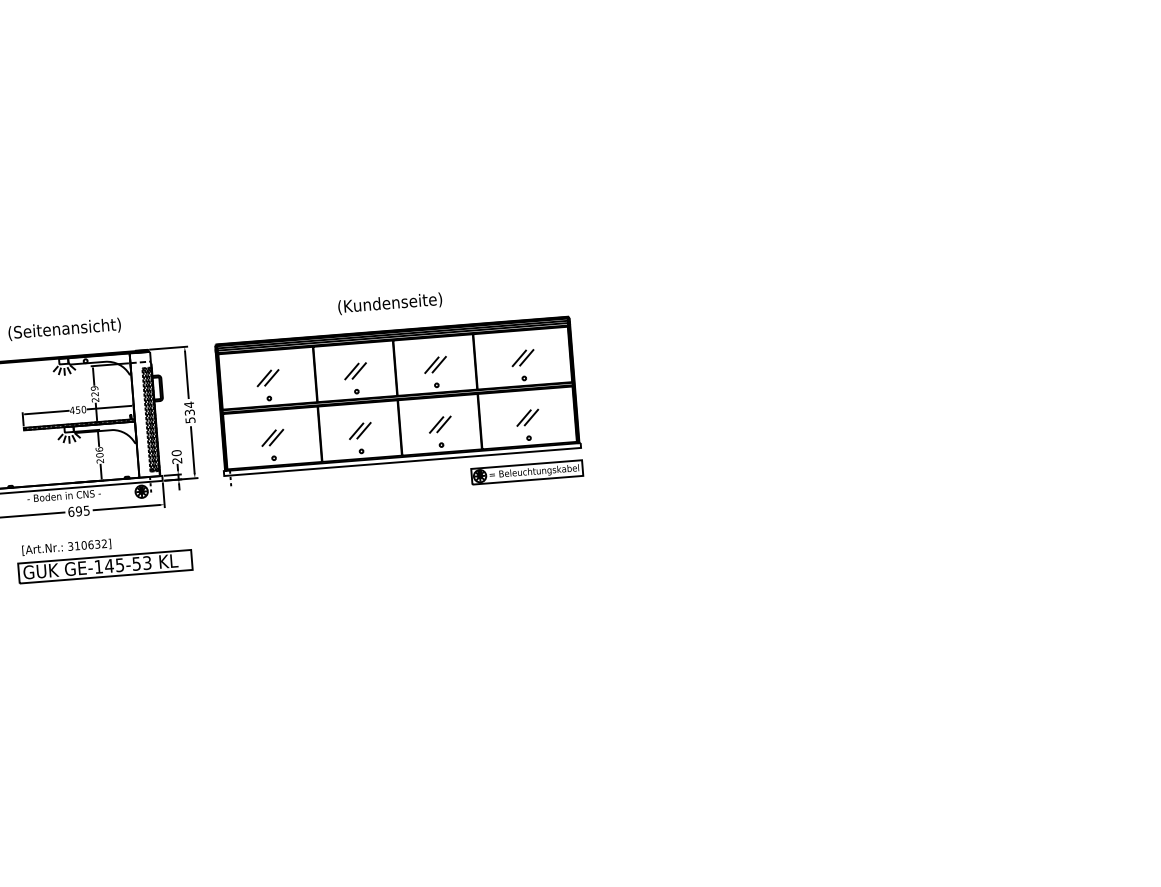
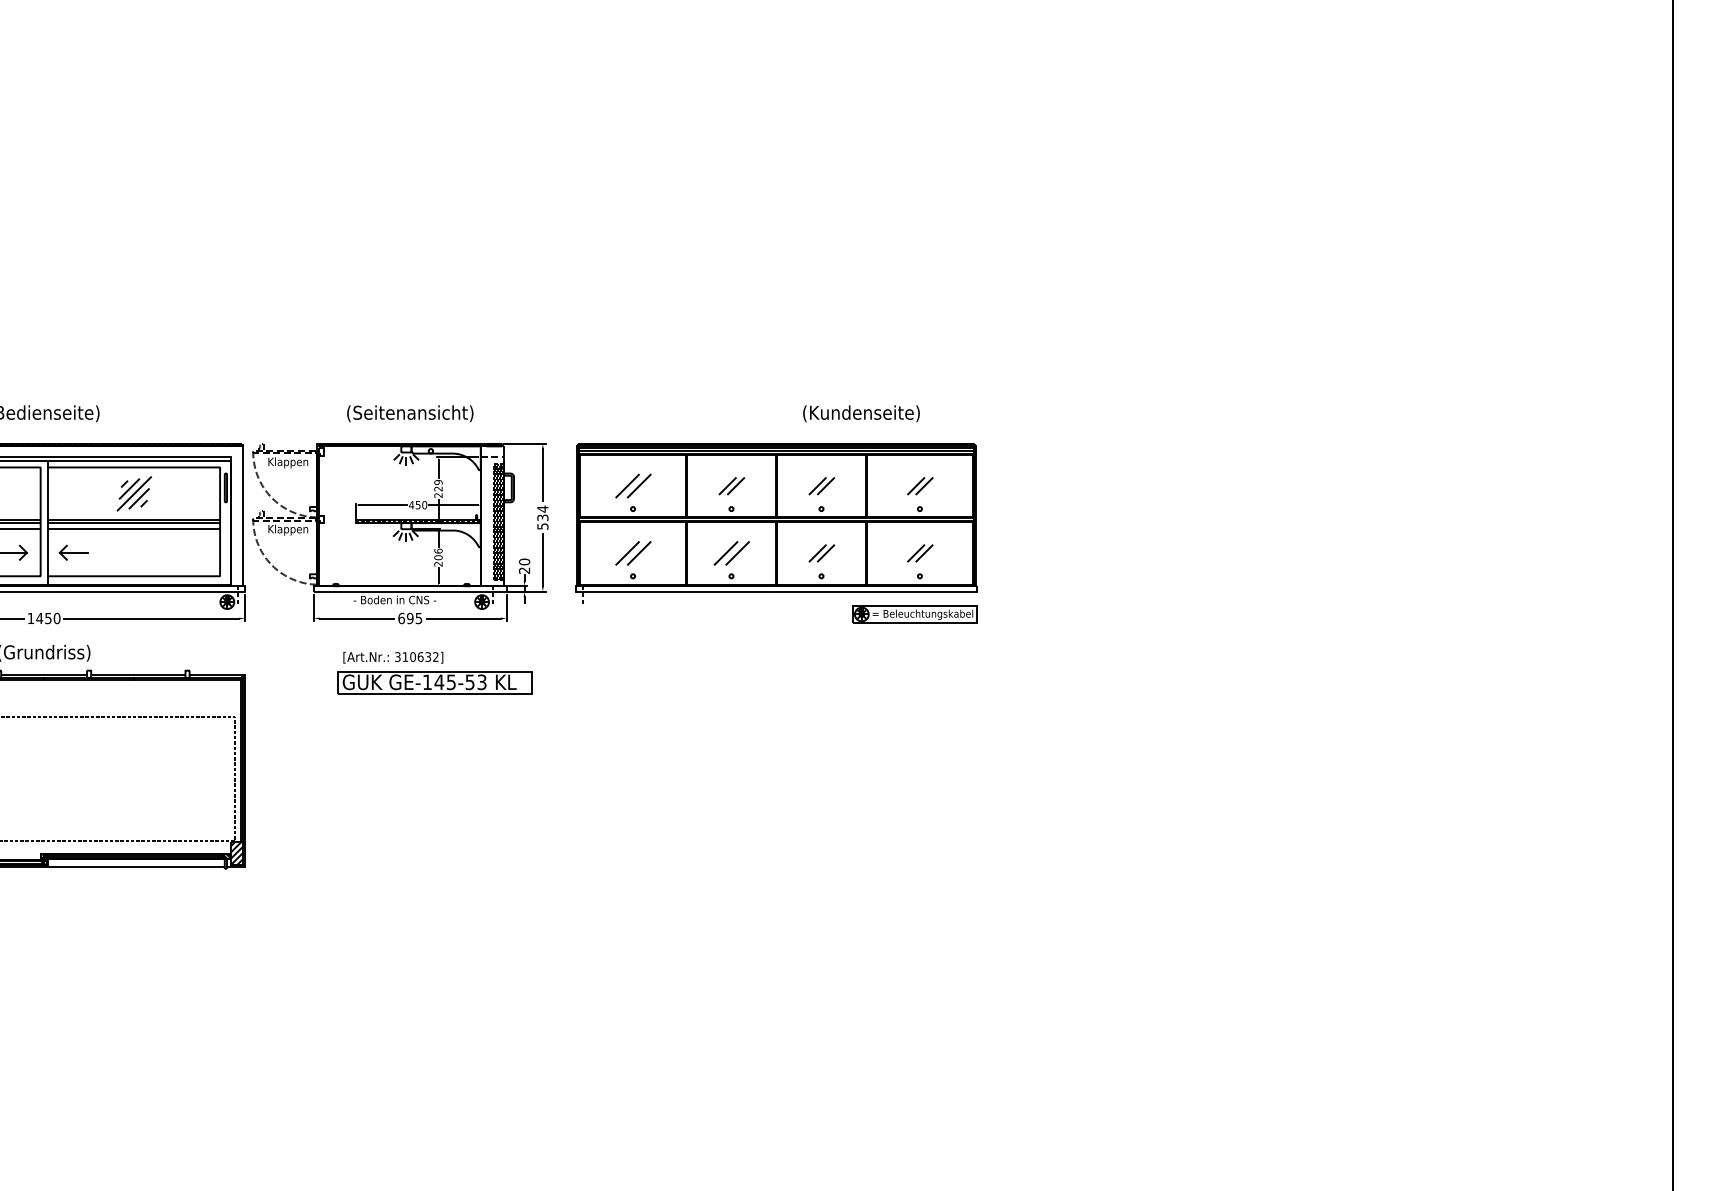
text: (390, 303) -> (861, 413), moved
part: (268, 378) -> (633, 486), size x1.4
part: (359, 431) -> (731, 553), size x1.4
part: (272, 437) -> (633, 553), size x1.4

